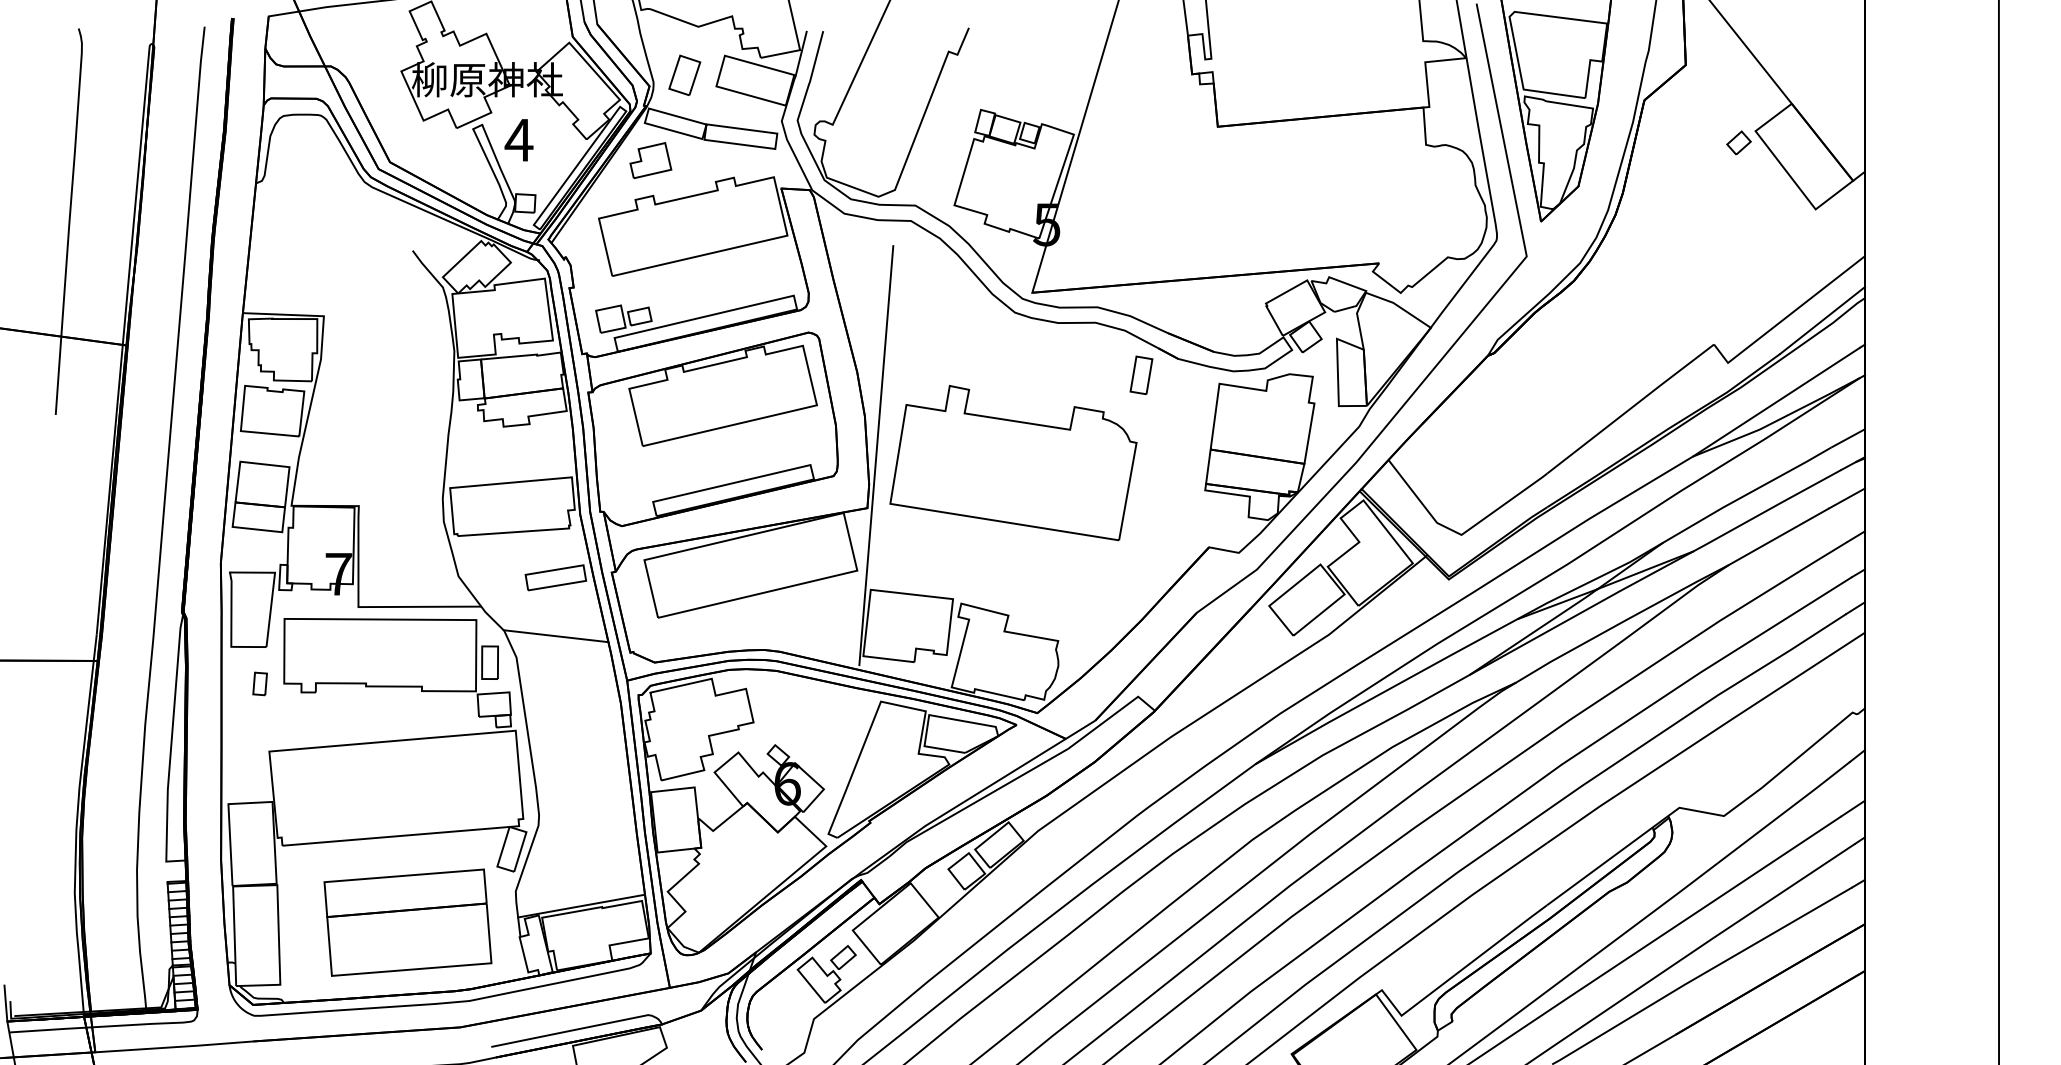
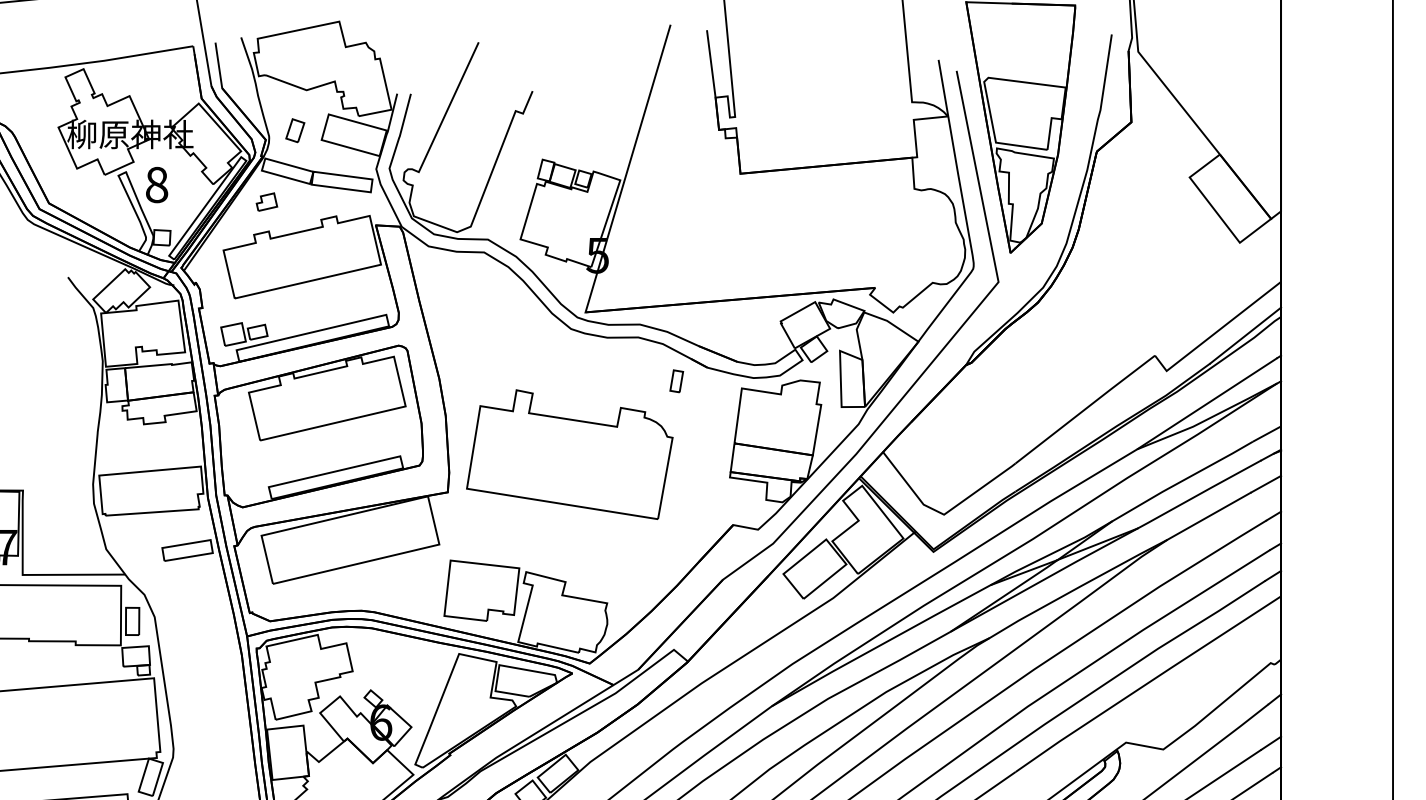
part: (684, 74) -> (295, 130), size x0.7
text: (518, 140) -> (156, 185), 4 -> 8
part: (1738, 142) -> (1175, 186), removed
part: (650, 160) -> (266, 201), size x0.6
part: (1141, 374) -> (676, 380), size x0.7
line: (876, 455) -> (455, 448), removed
line: (555, 636) -> (187, 599), removed

